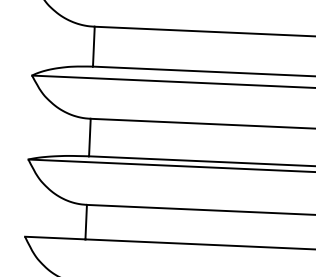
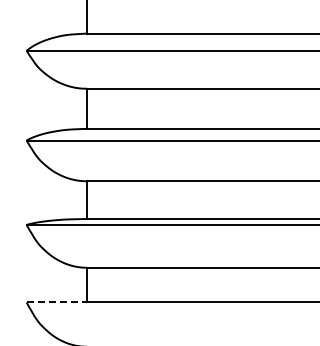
line: (55, 238) -> (57, 302), solid -> dashed

